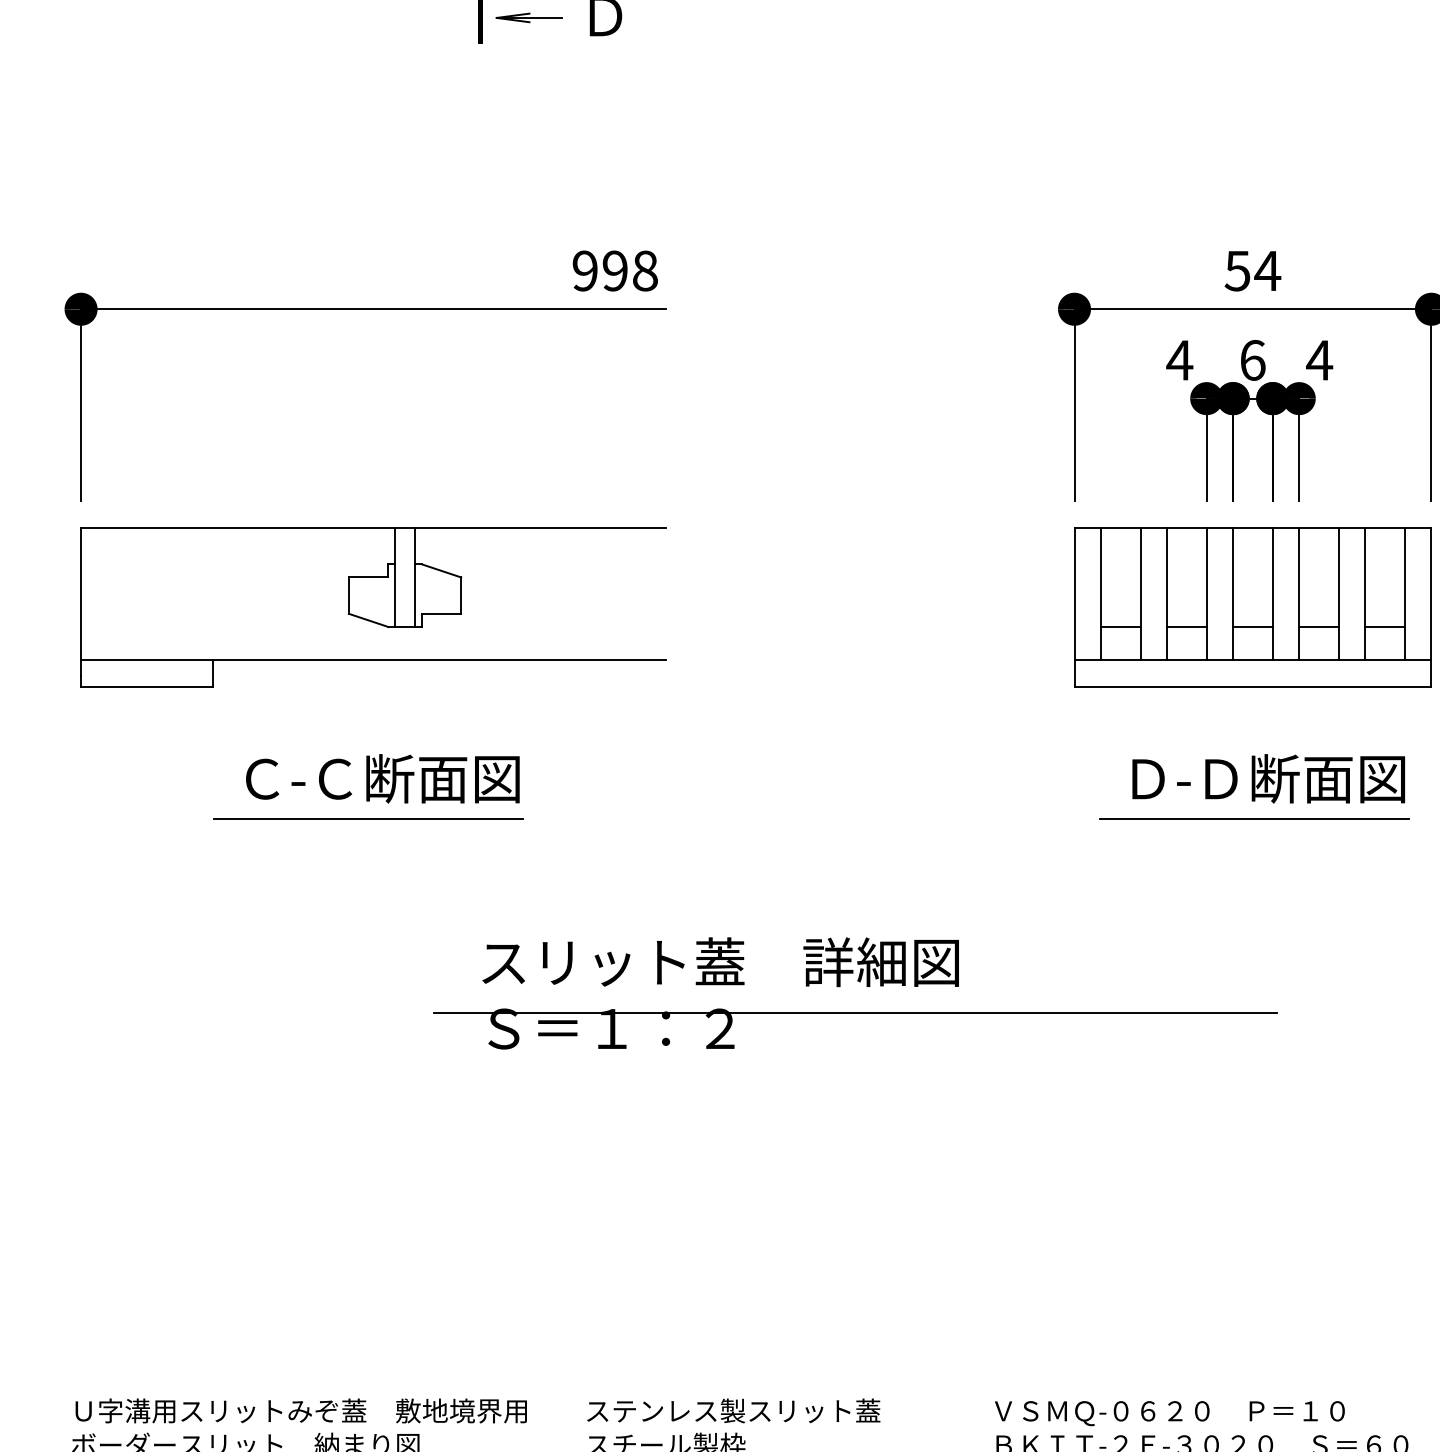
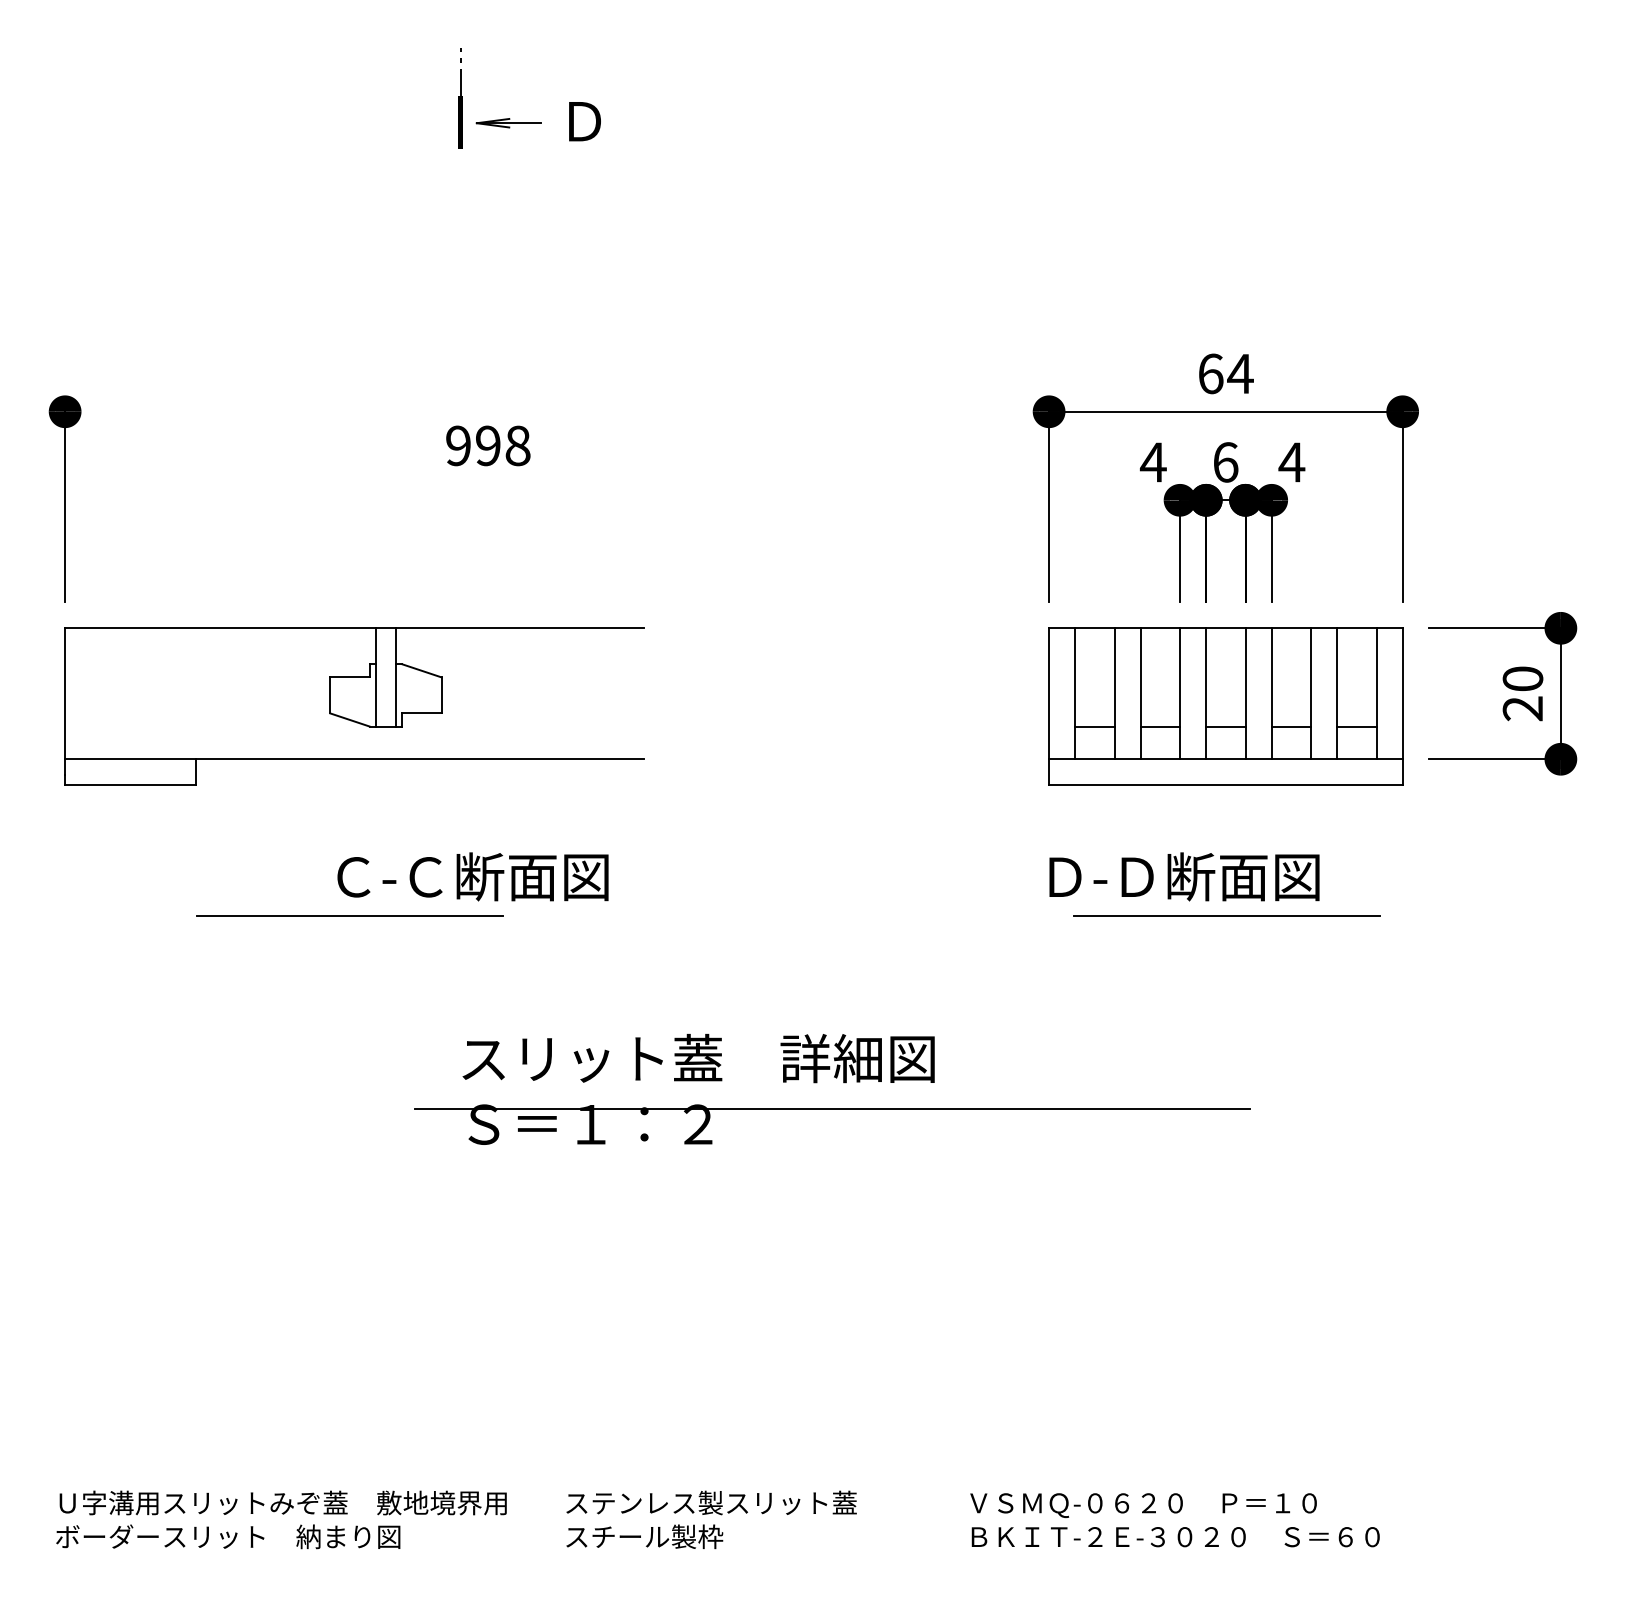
text: (615, 270) -> (488, 445), moved
text: (1237, 270) -> (1210, 373), 54 -> 64
line: (373, 308) -> (354, 411), removed
text: (382, 778) -> (472, 876), moved
text: (1268, 778) -> (1184, 876), moved

